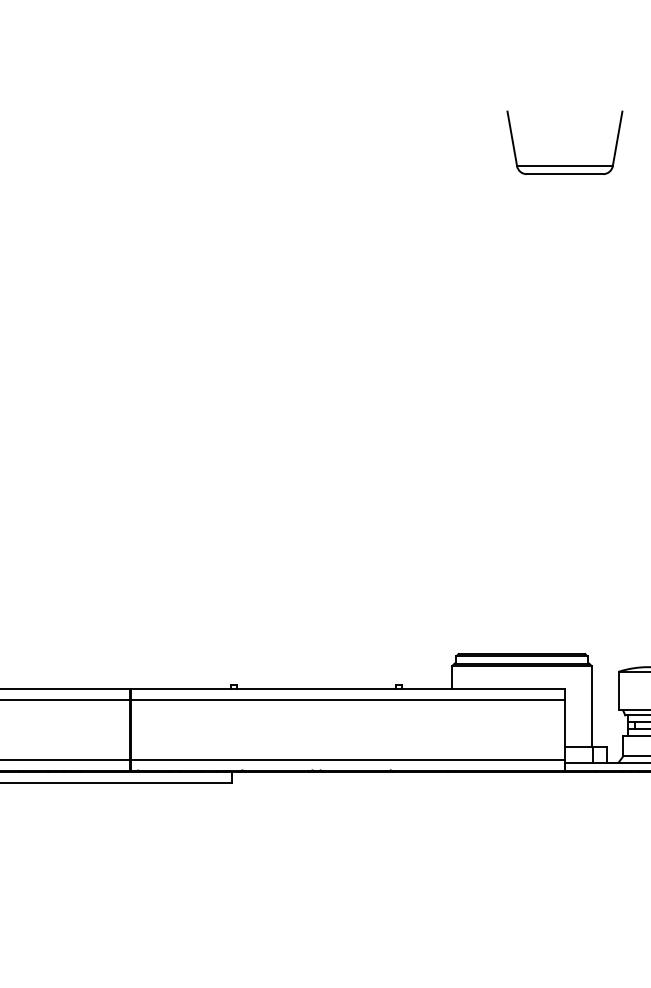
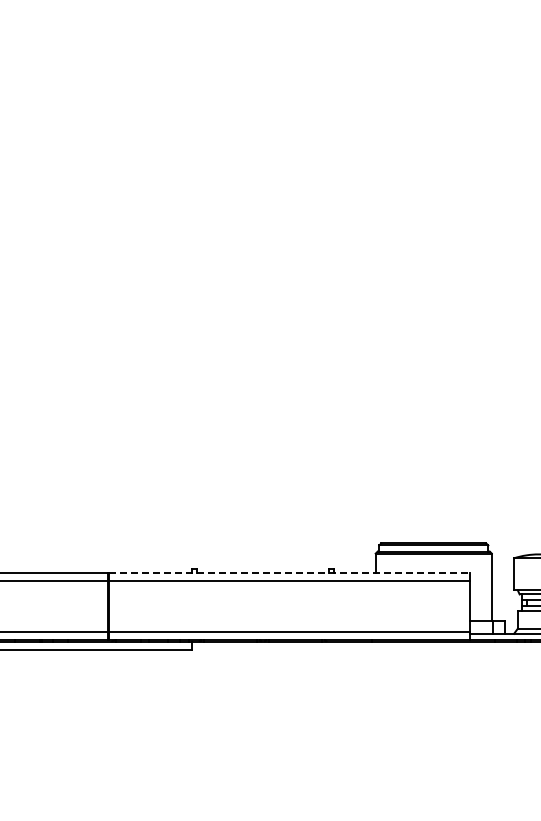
part: (564, 165) -> (469, 137), removed
line: (348, 688) -> (289, 572), solid -> dashed

